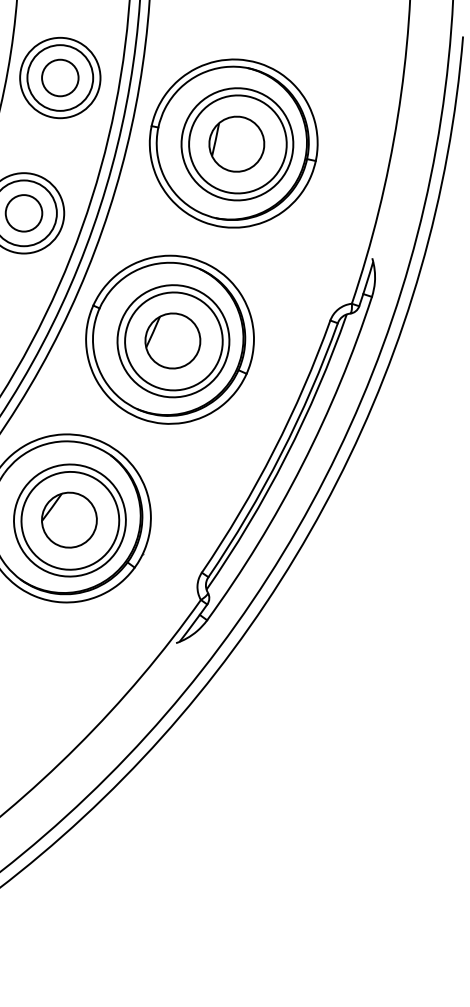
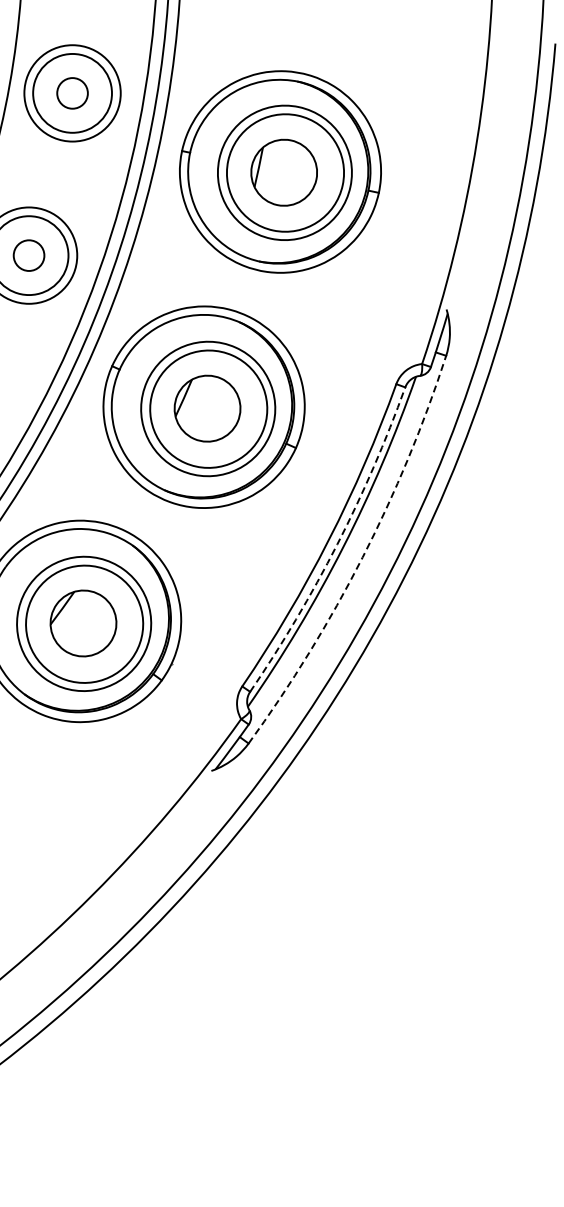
circle: (60, 78) -> (72, 93), size x0.7
circle: (23, 213) -> (28, 255), size x0.7
arc: (281, 454) -> (337, 544), solid -> dashed
arc: (302, 465) -> (362, 557), solid -> dashed

